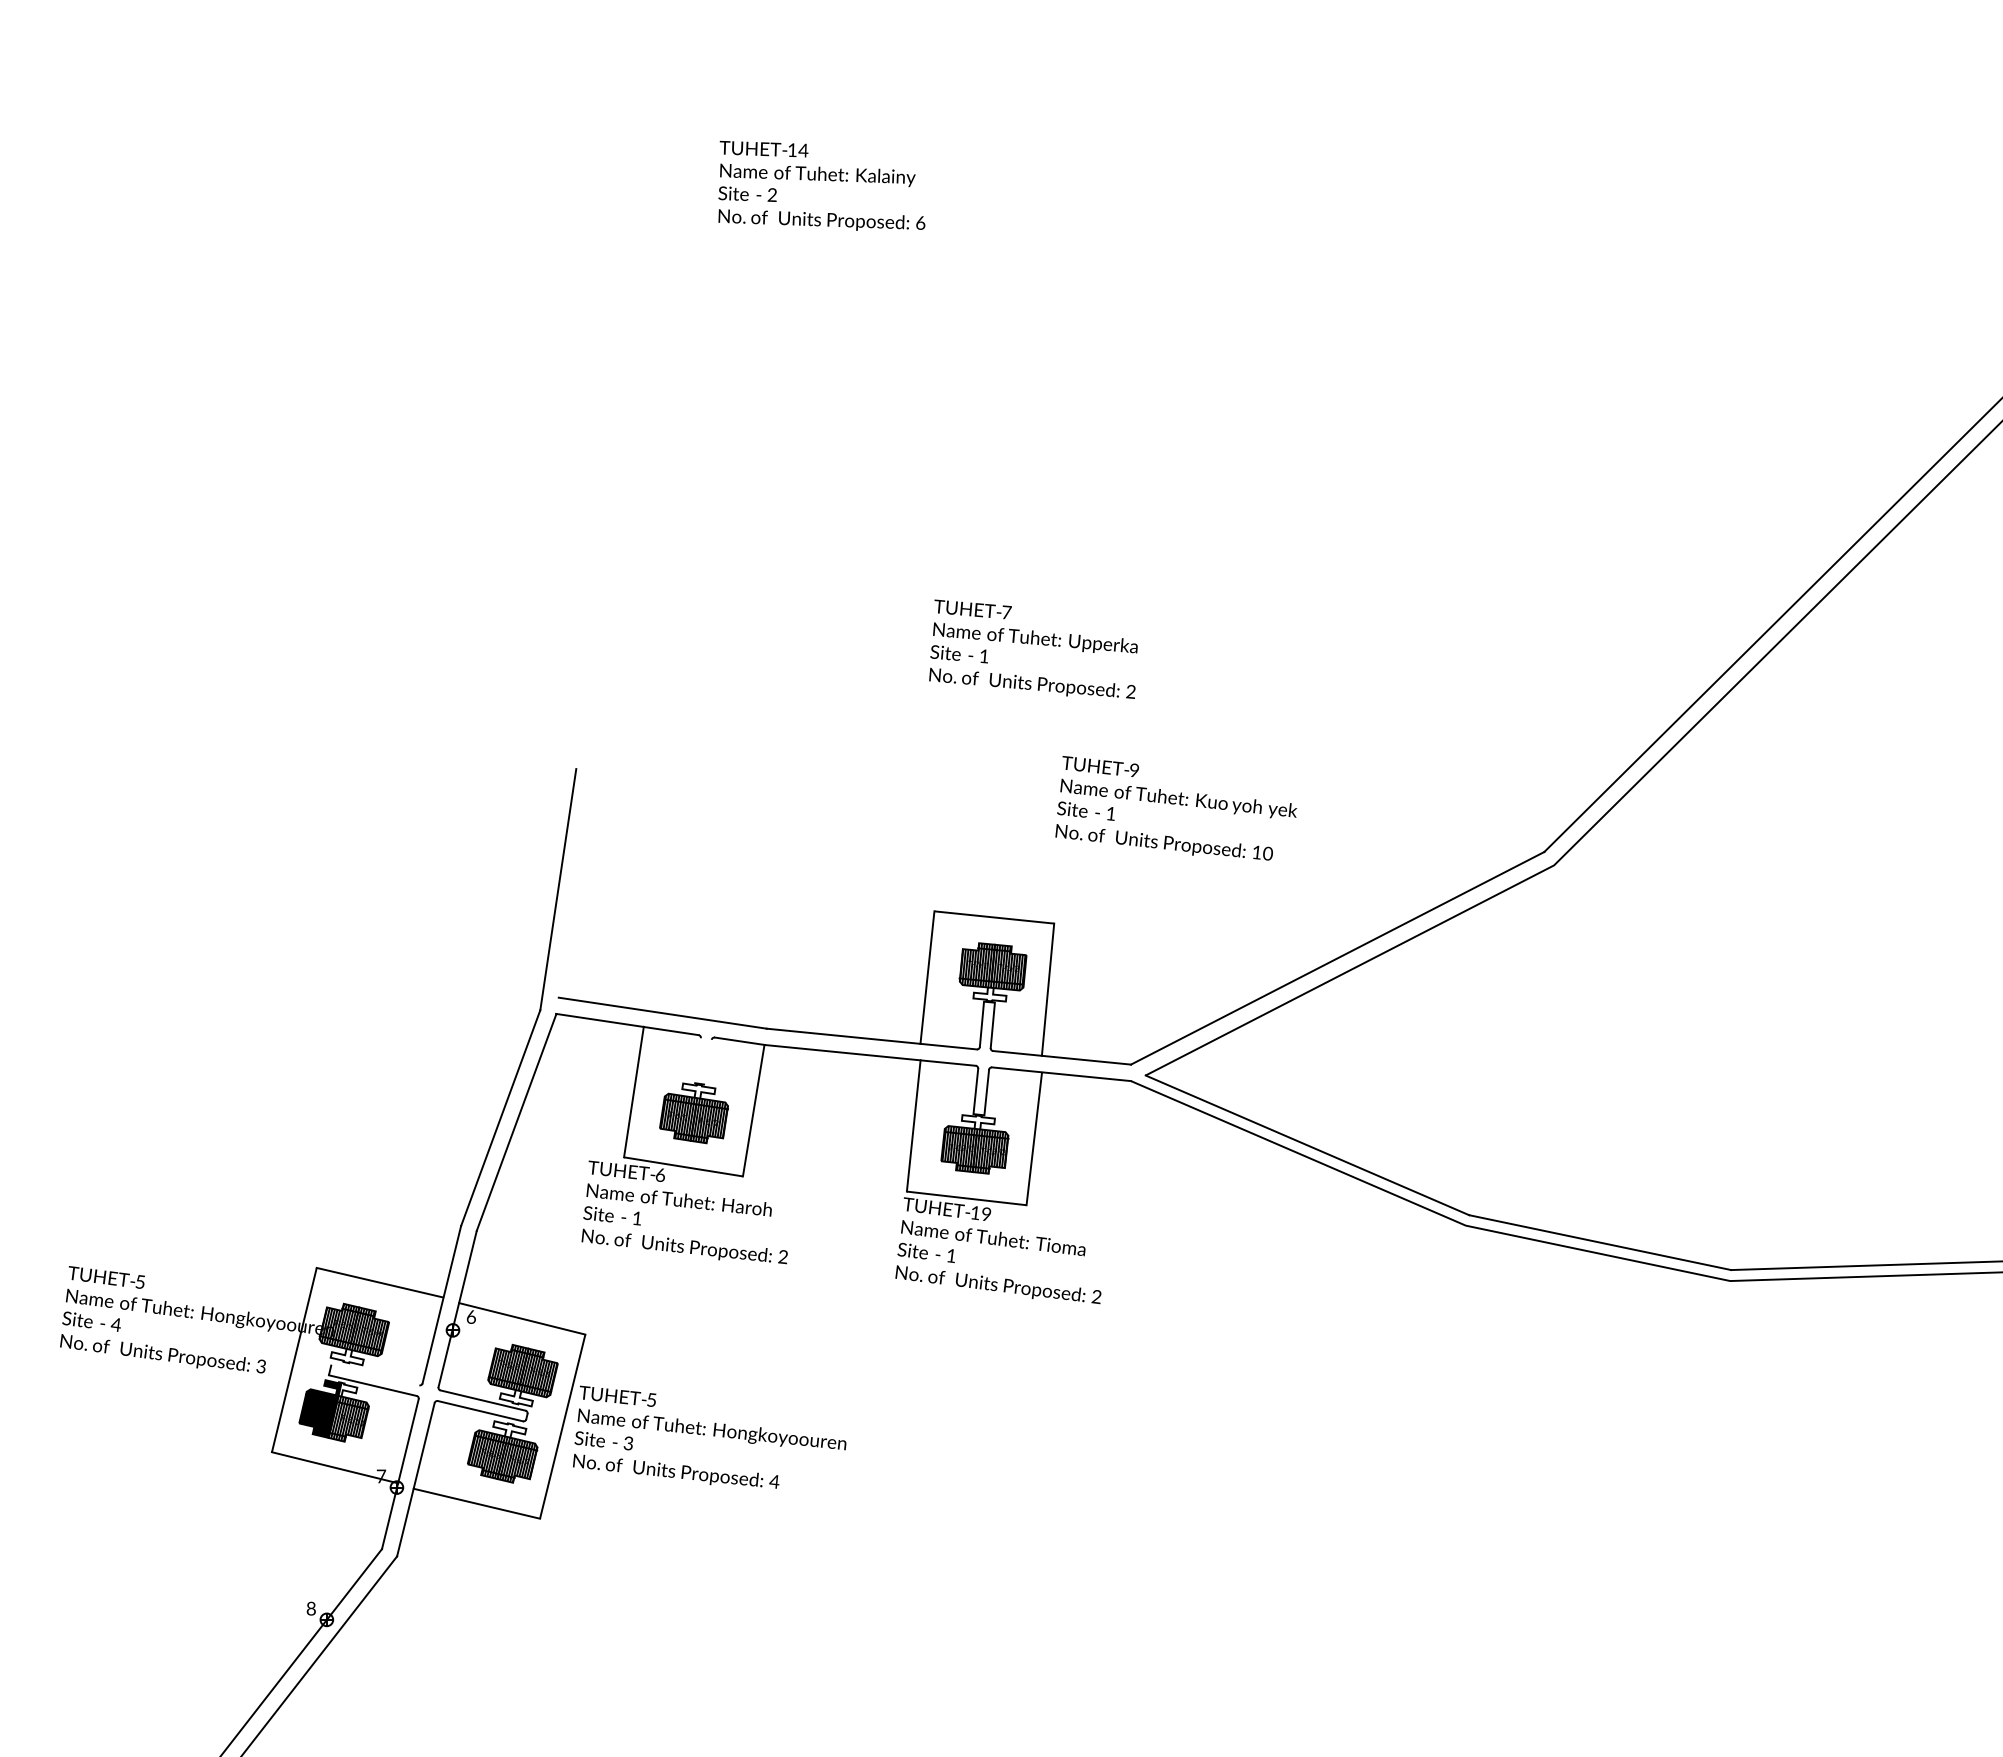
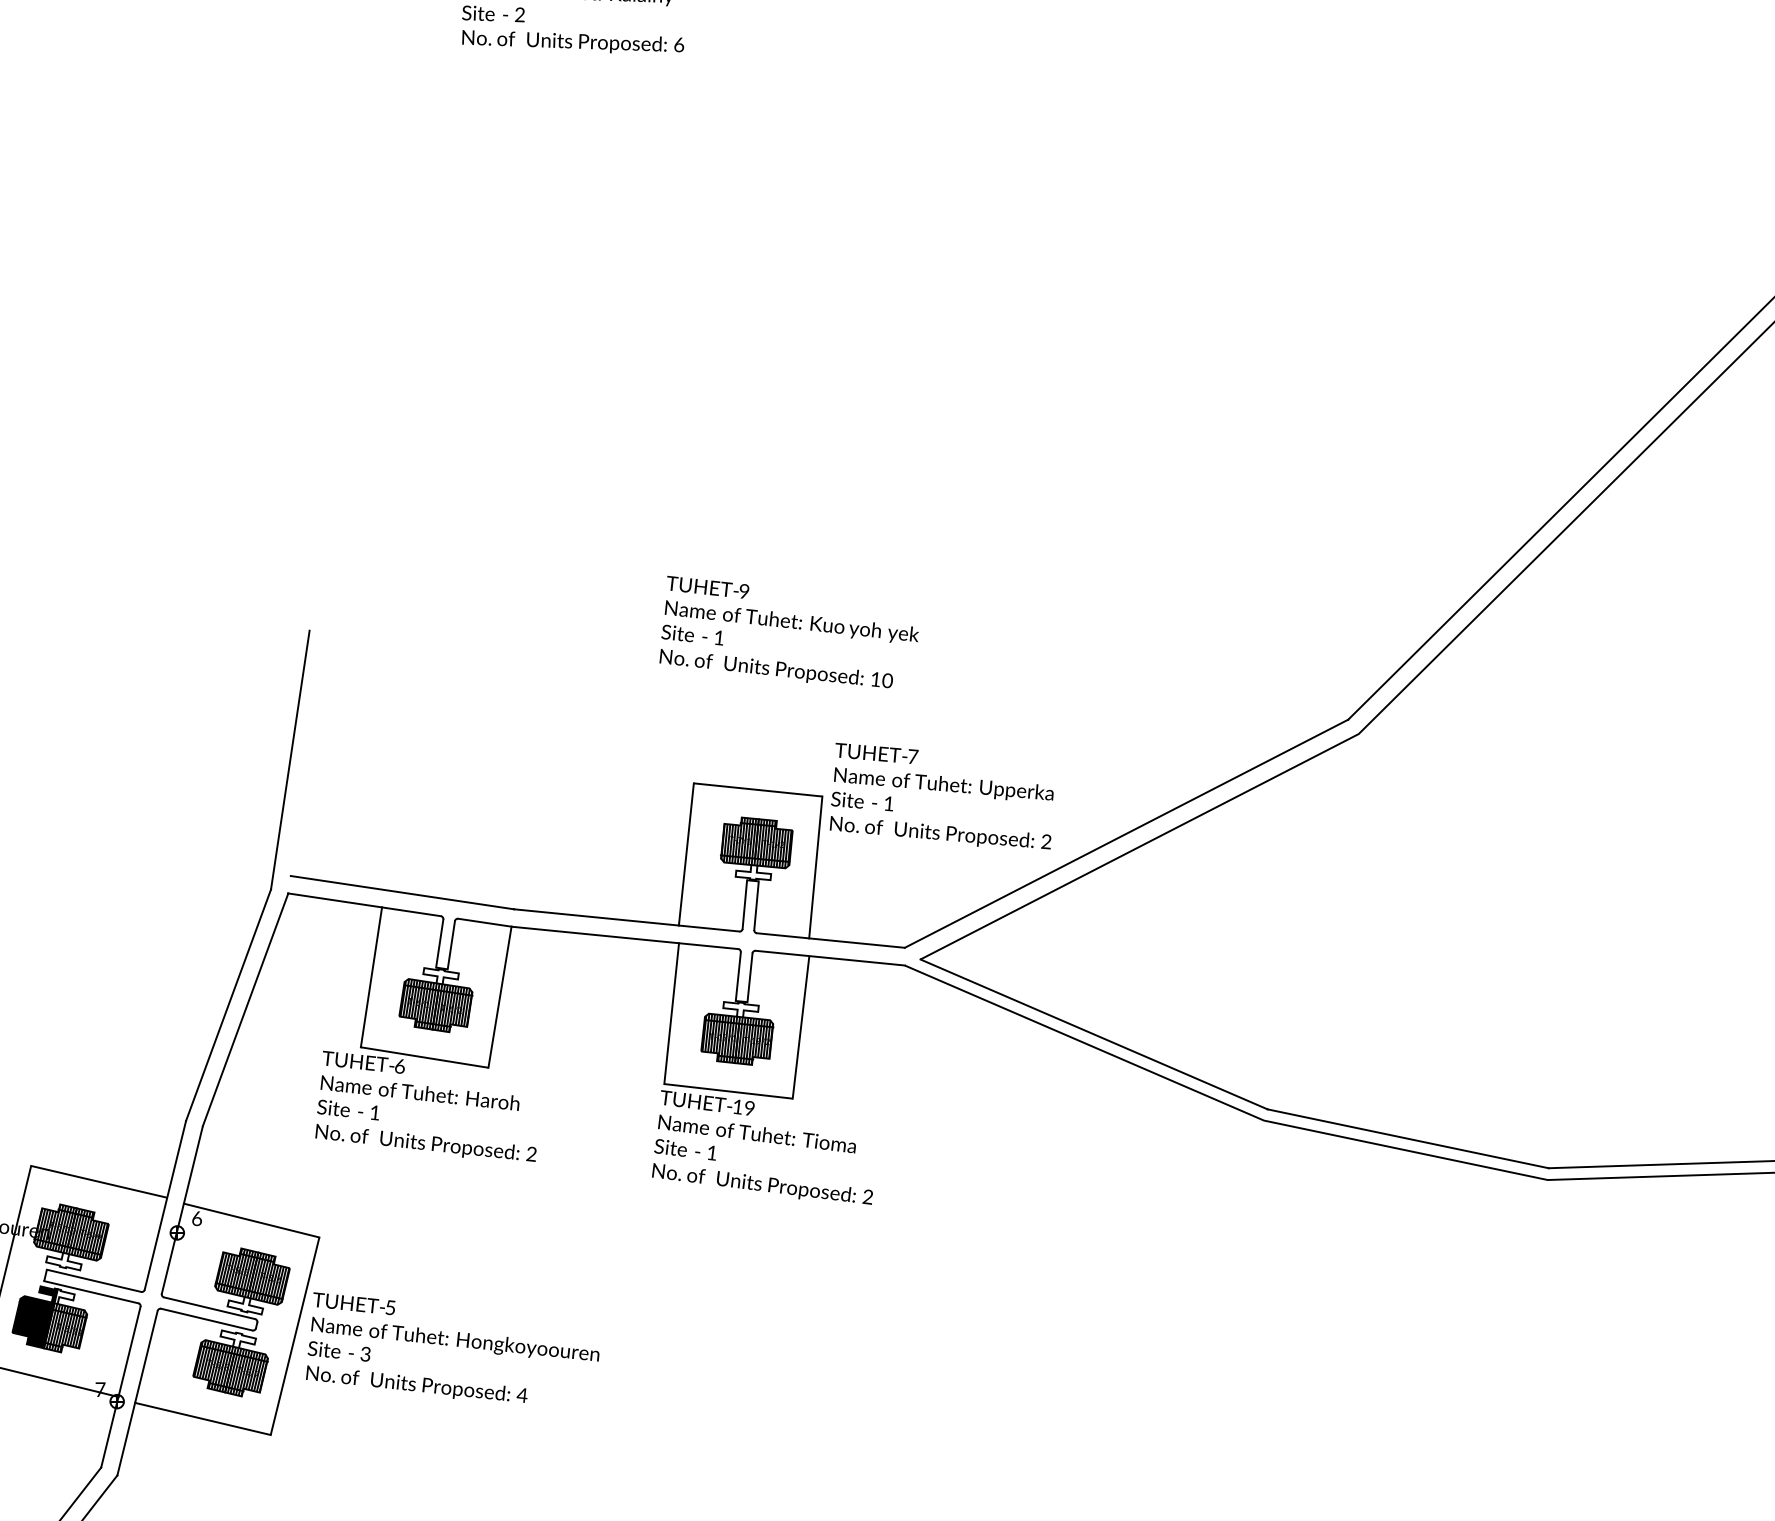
text: (1033, 648) -> (941, 795), moved
text: (1176, 808) -> (789, 632), moved
line: (697, 1060) -> (439, 943), added
line: (708, 1061) -> (451, 944), added
line: (375, 1374) -> (94, 1280), added

